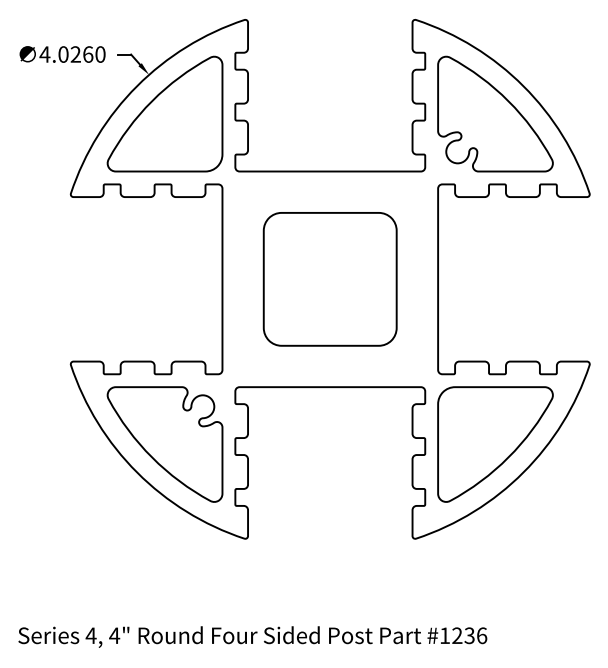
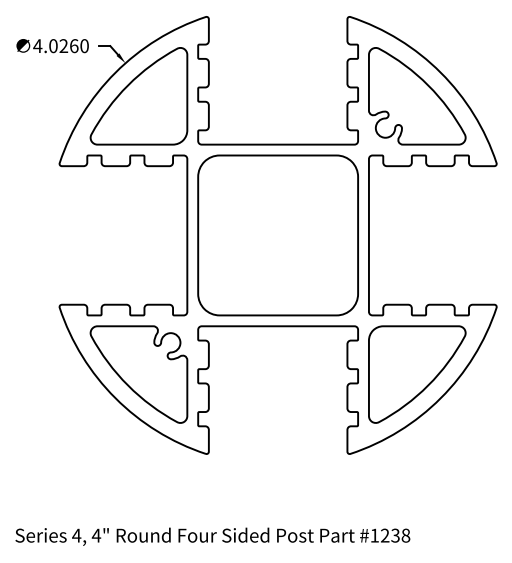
part: (329, 279) -> (277, 235), size x1.43
text: (481, 635) -> (405, 535), #1236 -> #1238

